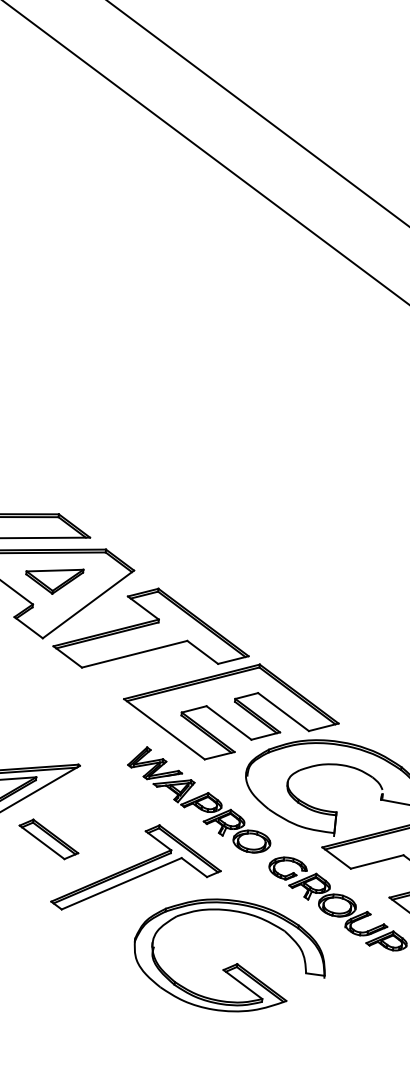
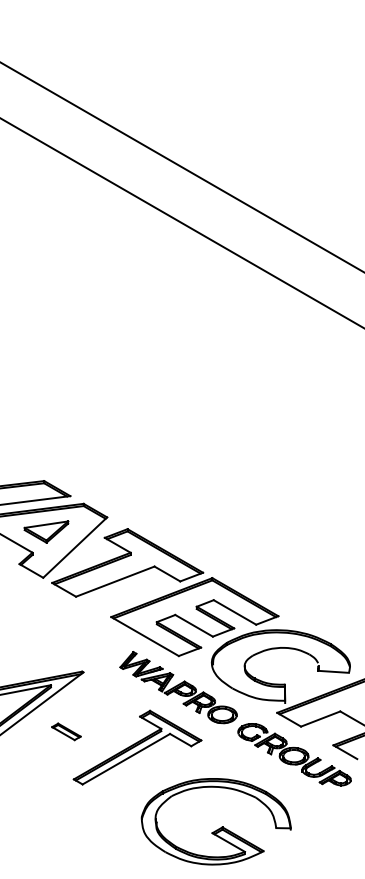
part: (49, 839) -> (66, 731), size x0.6
part: (231, 964) -> (218, 828), moved

